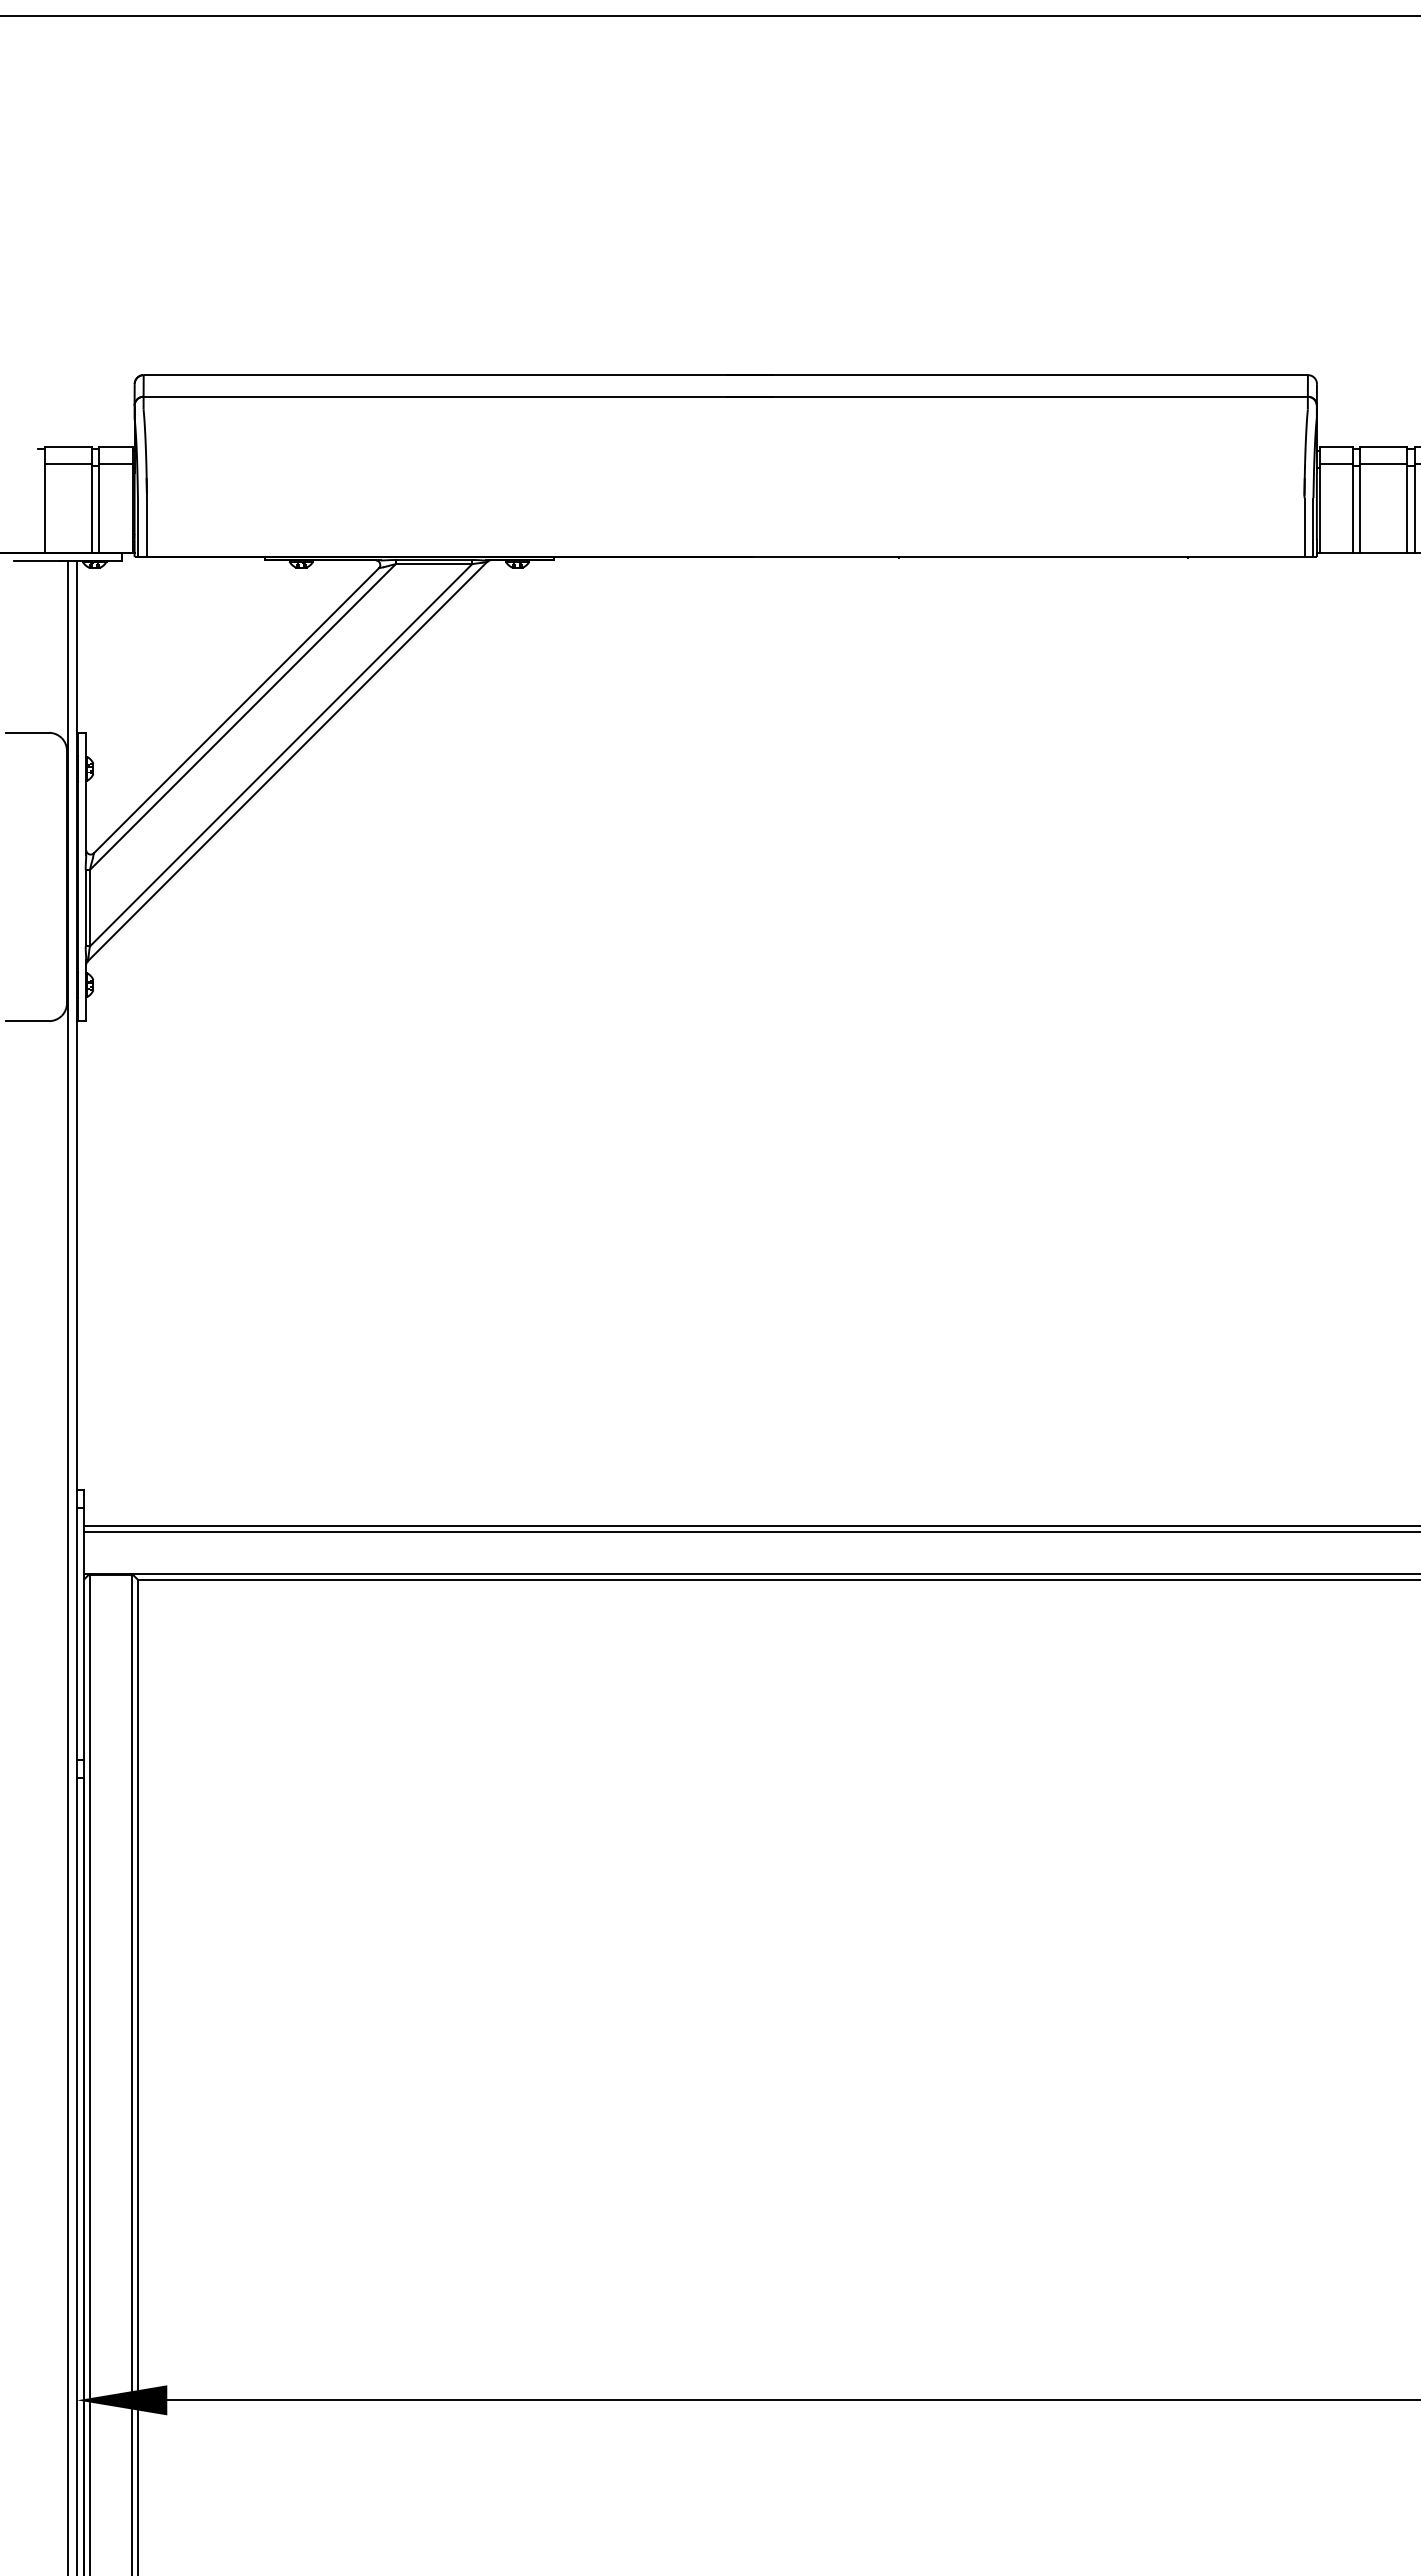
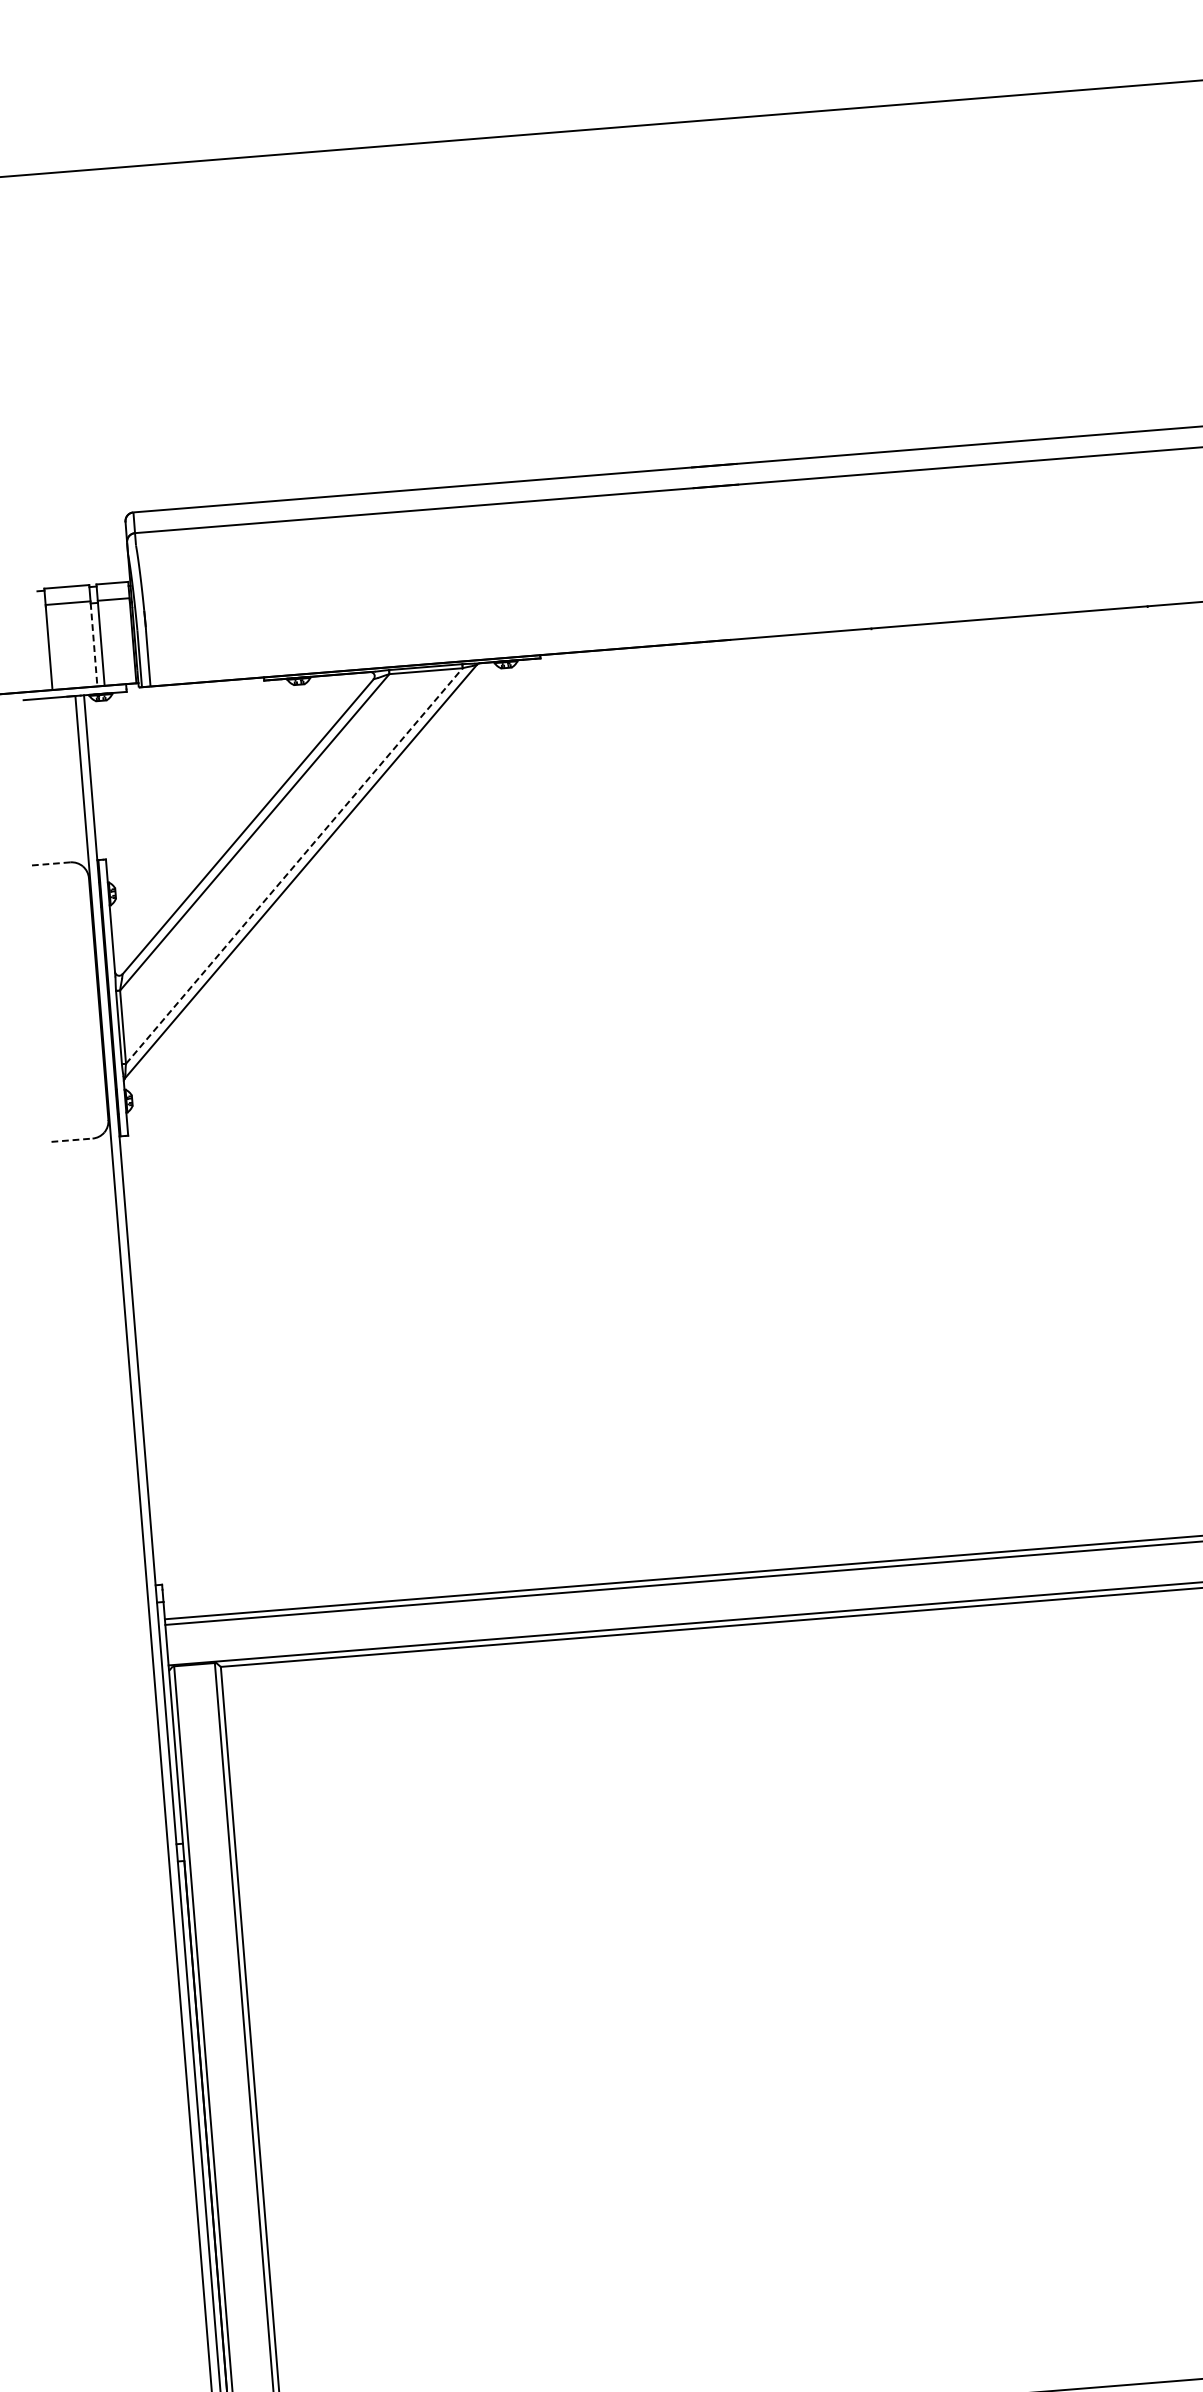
line: (91, 509) -> (93, 645), solid -> dashed
line: (27, 732) -> (49, 863), solid -> dashed
line: (281, 754) -> (294, 865), solid -> dashed
line: (28, 1021) -> (72, 1140), solid -> dashed

